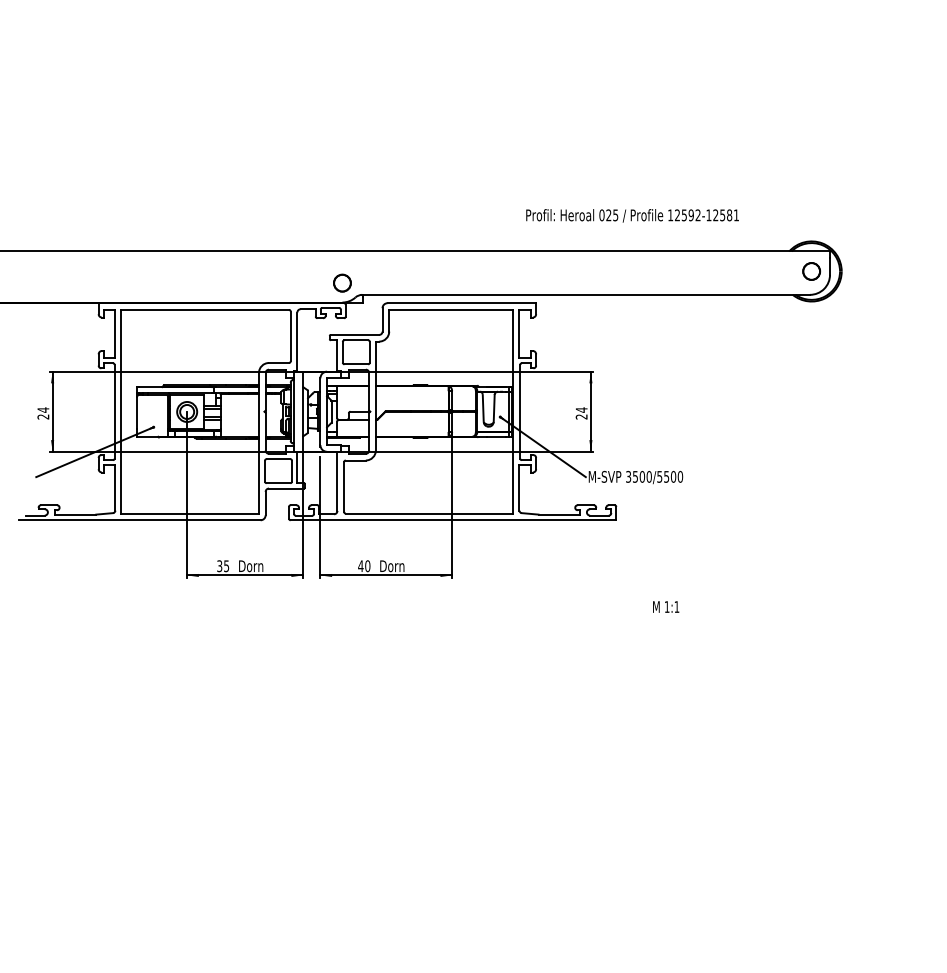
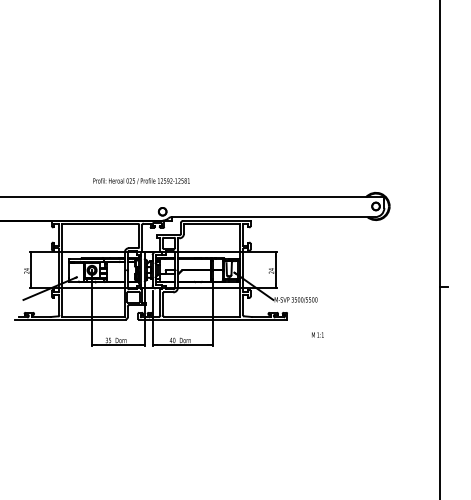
text: (632, 216) -> (141, 181), moved
text: (665, 605) -> (317, 334), moved

